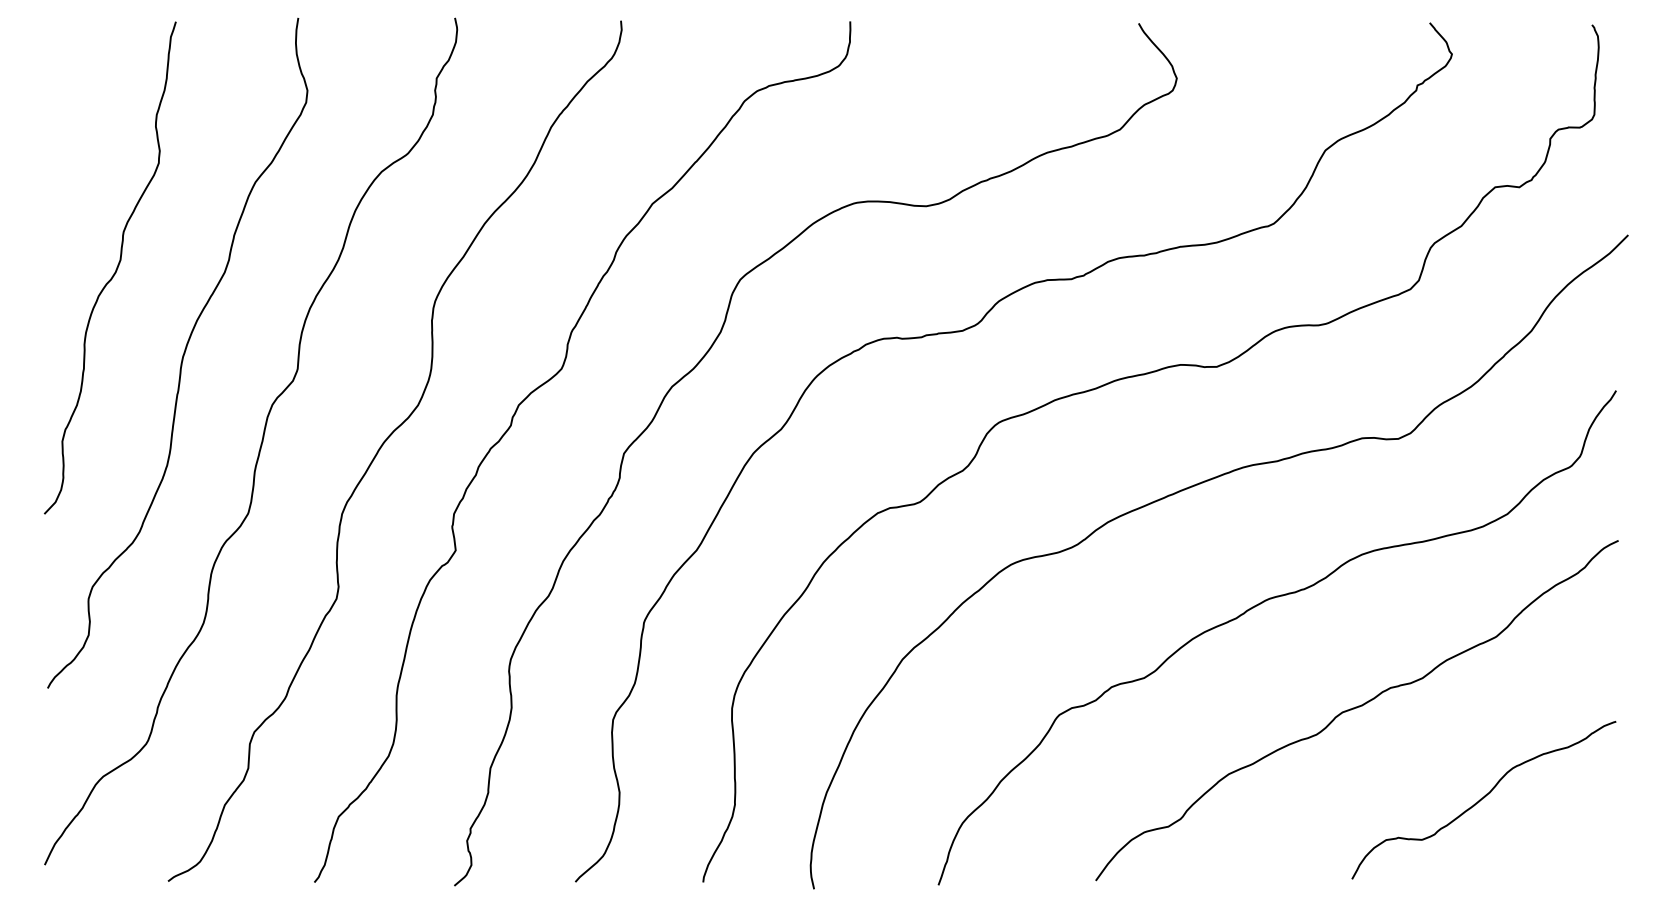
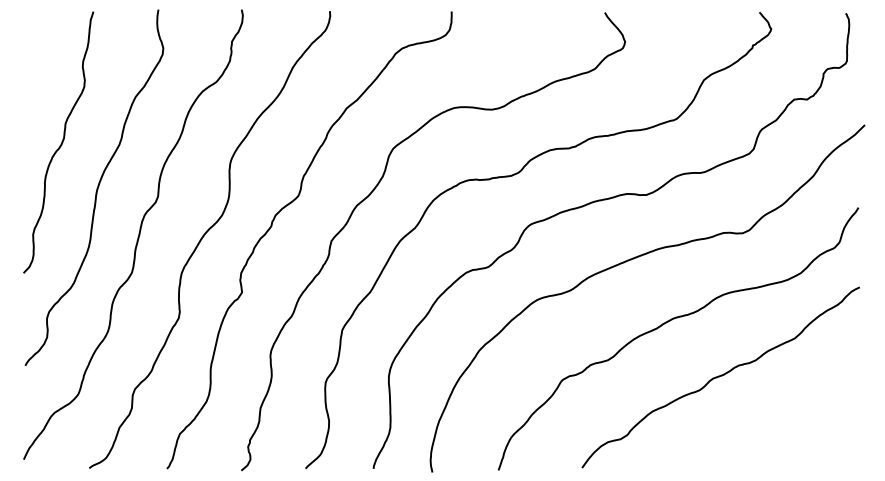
curve: (1482, 798) -> (787, 424), removed

